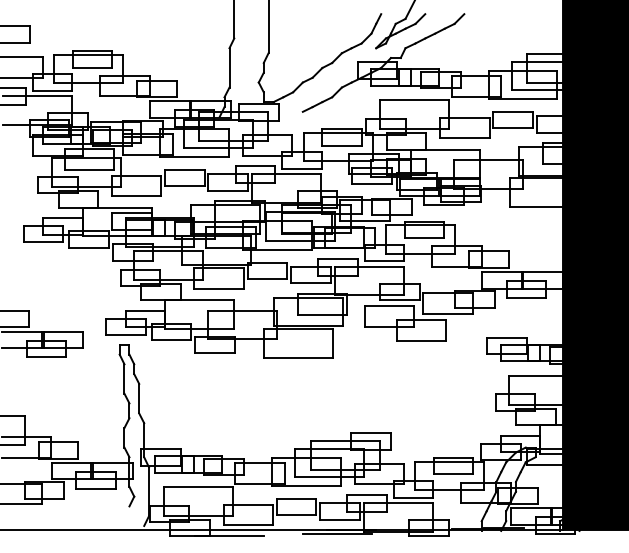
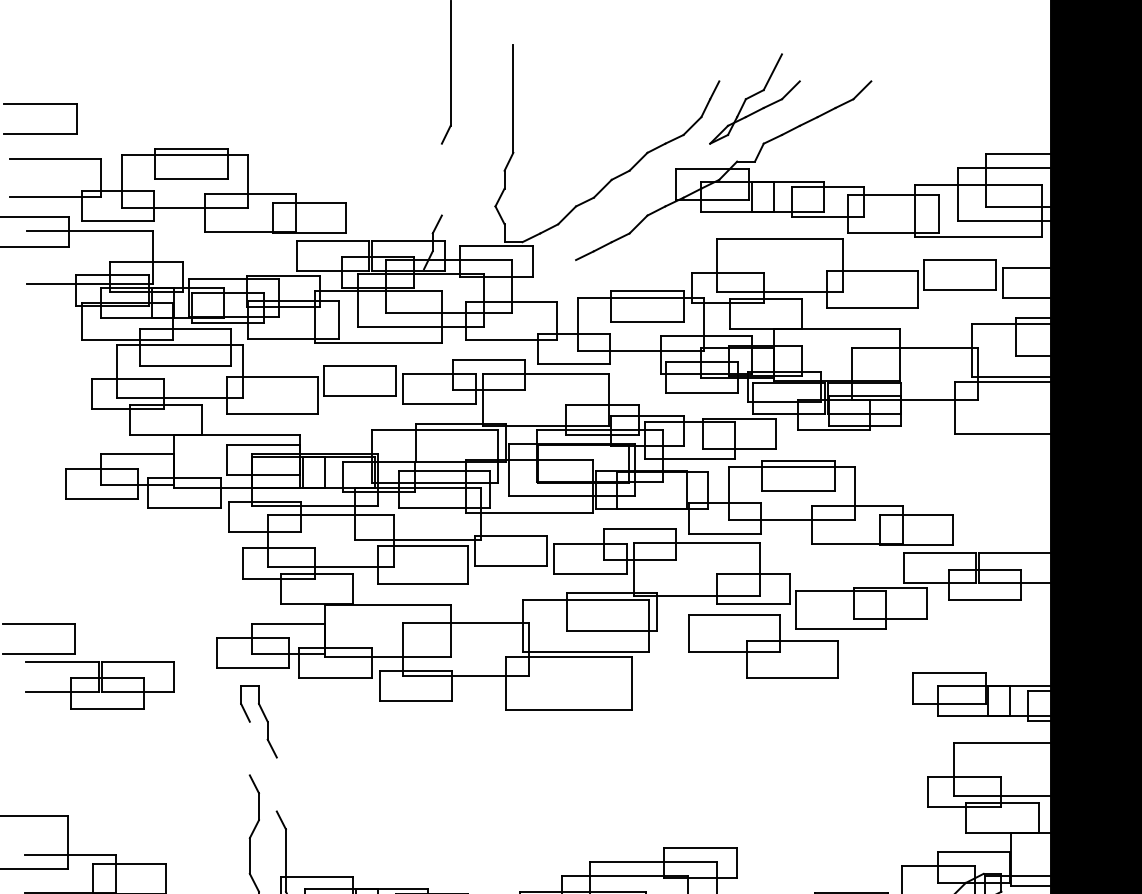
line: (229, 67) -> (441, 178), removed
line: (124, 378) -> (249, 747), removed
line: (139, 398) -> (277, 784), removed

